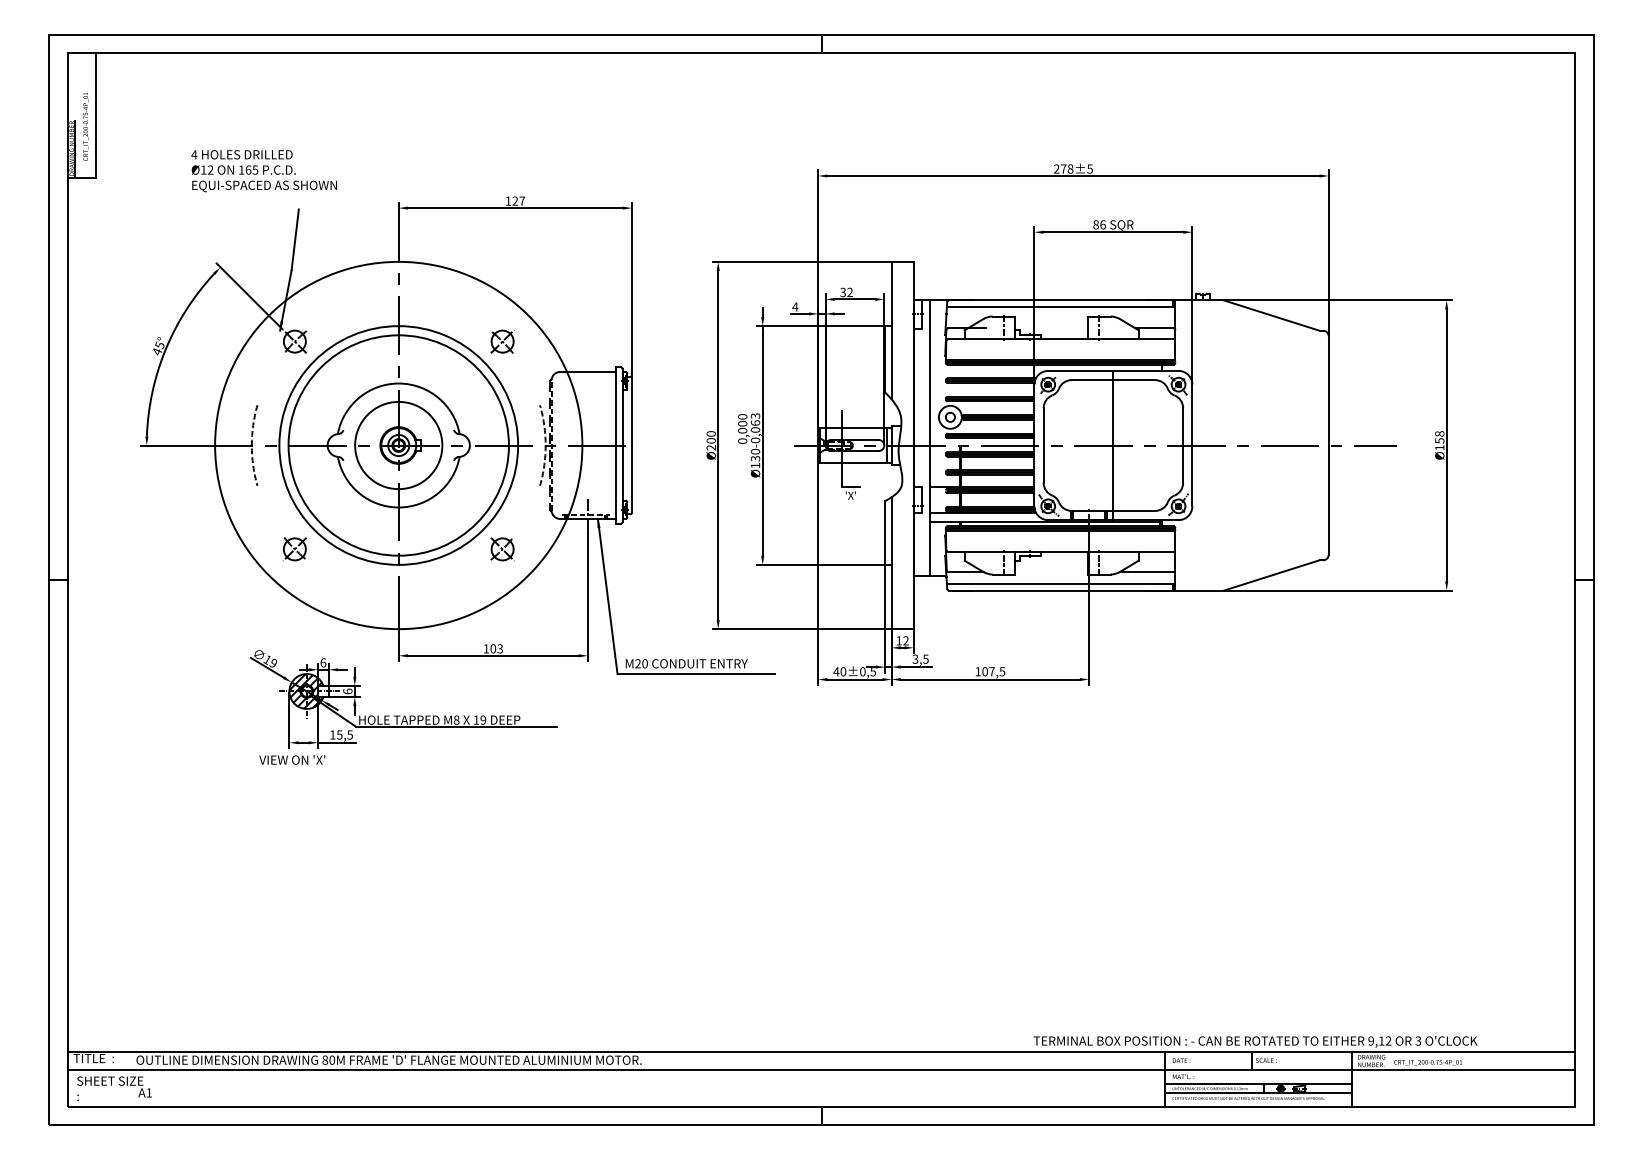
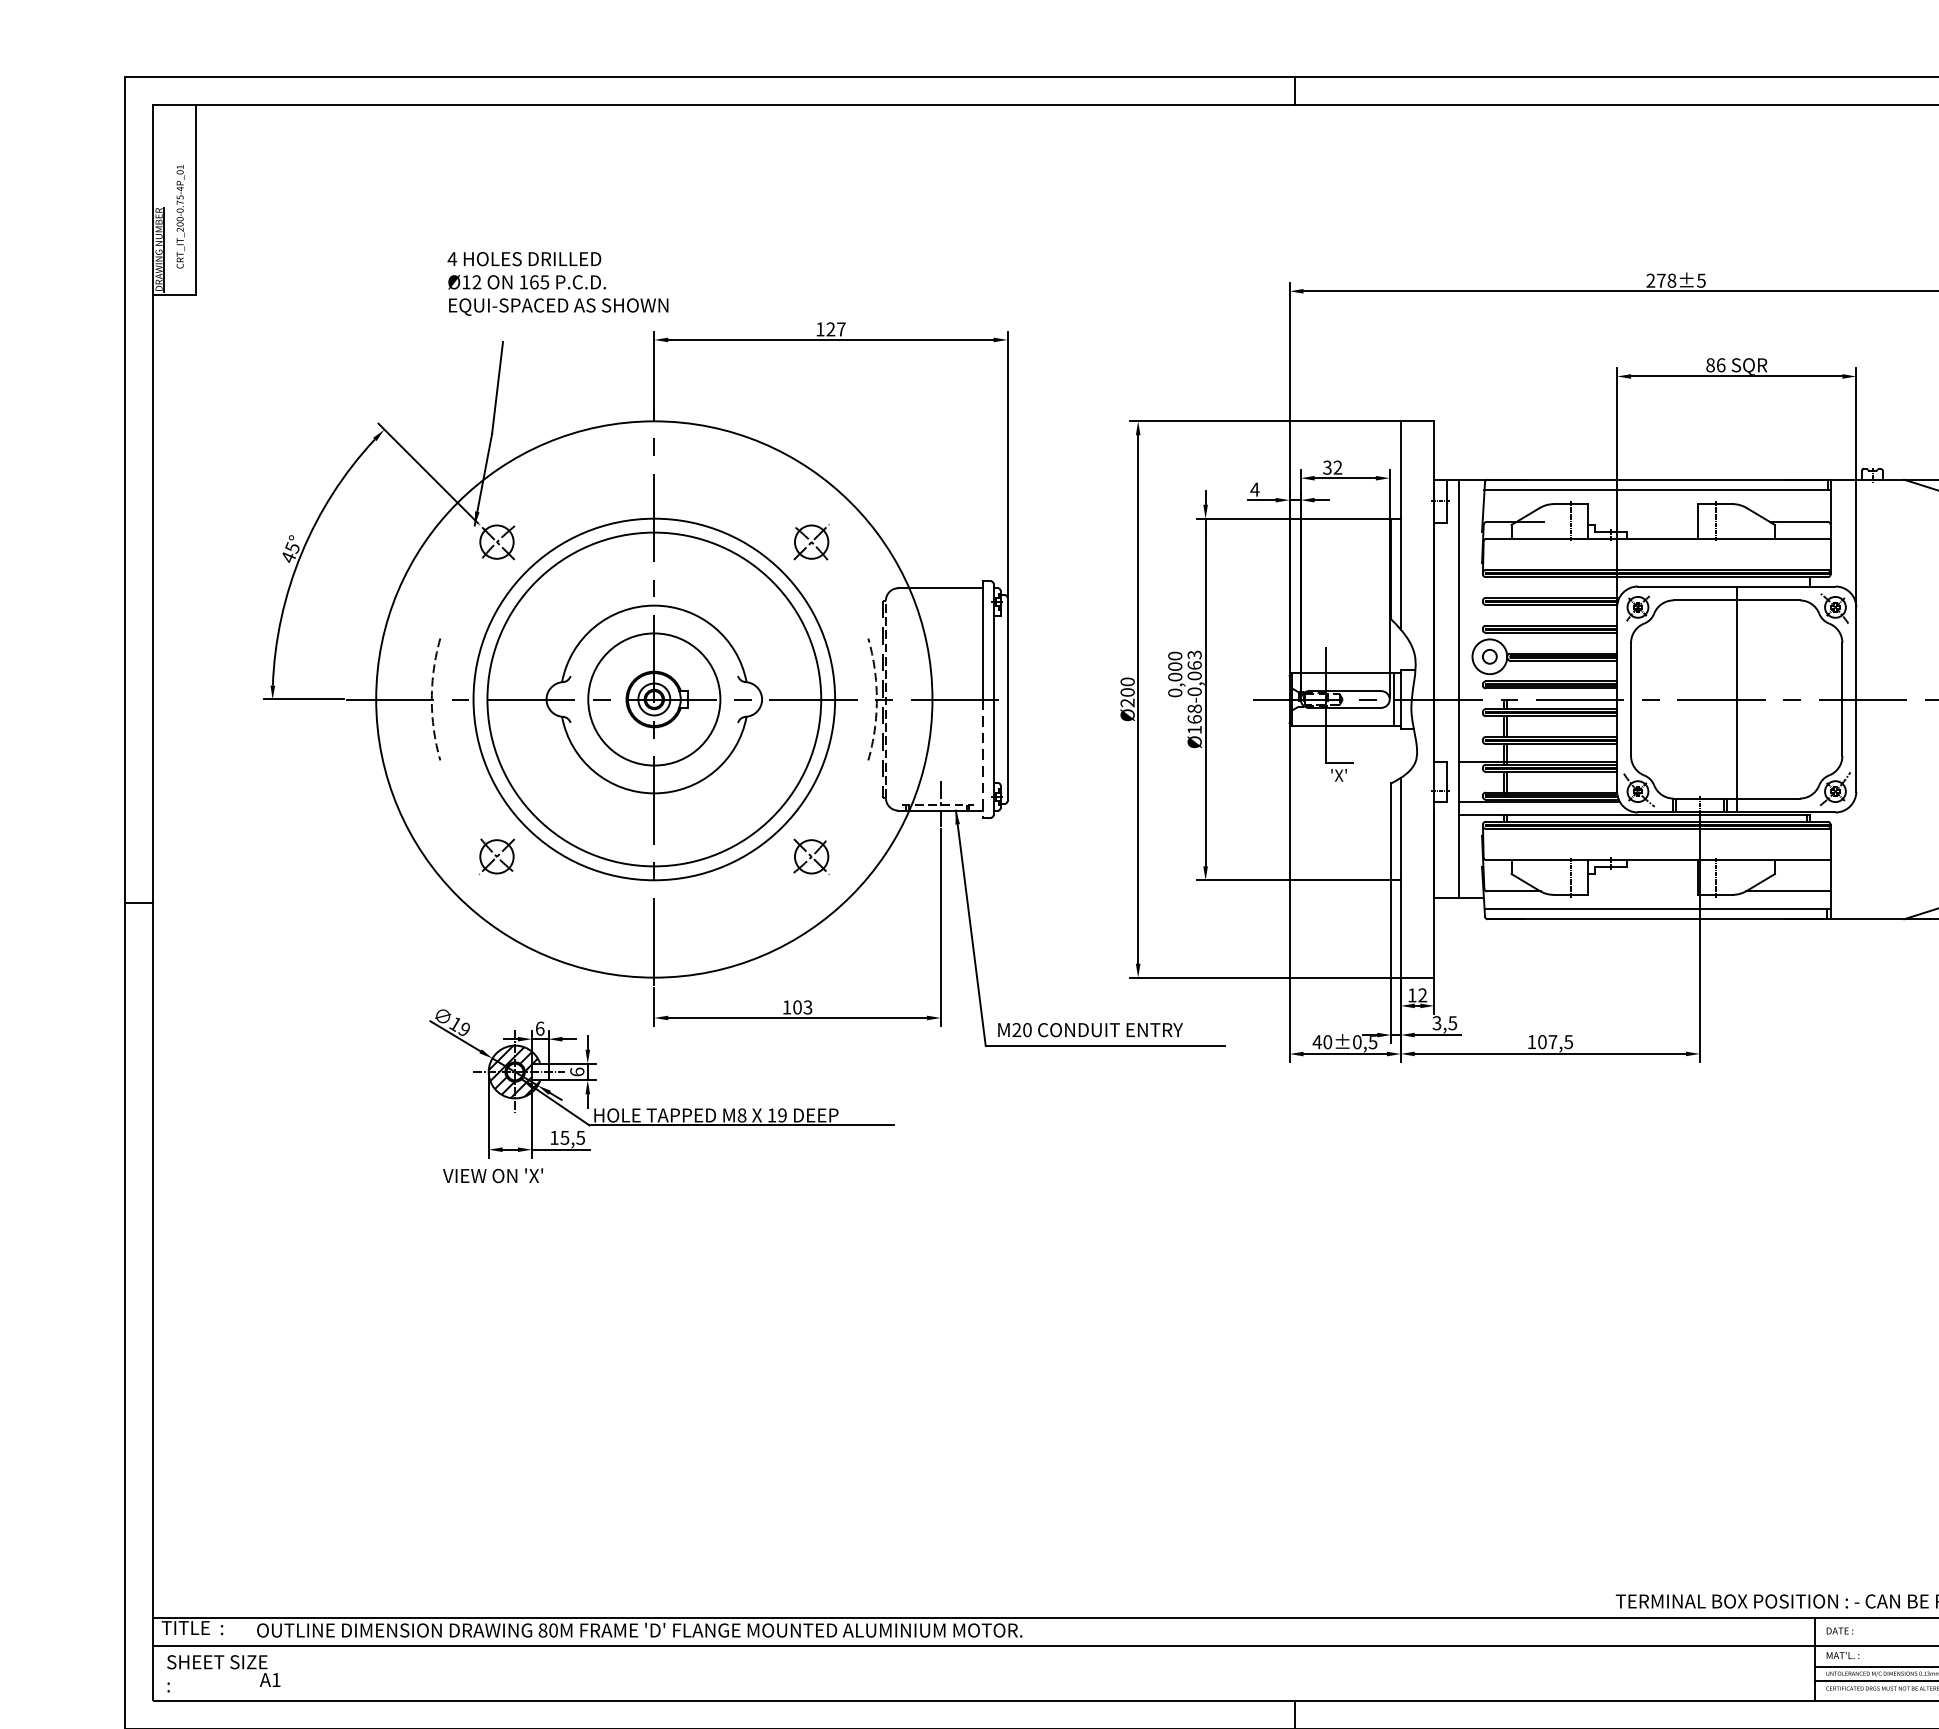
text: (263, 171) -> (556, 284), moved
text: (755, 454) -> (1194, 713), Ø130 -> Ø168
line: (615, 485) -> (982, 760), solid -> dashed

